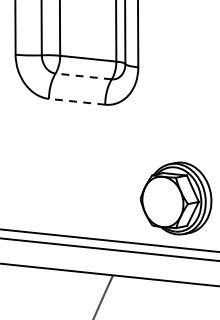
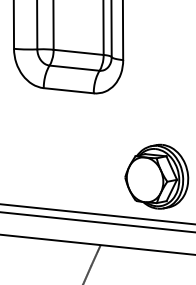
line: (83, 76) -> (74, 68), dashed -> solid
line: (76, 101) -> (68, 90), dashed -> solid

